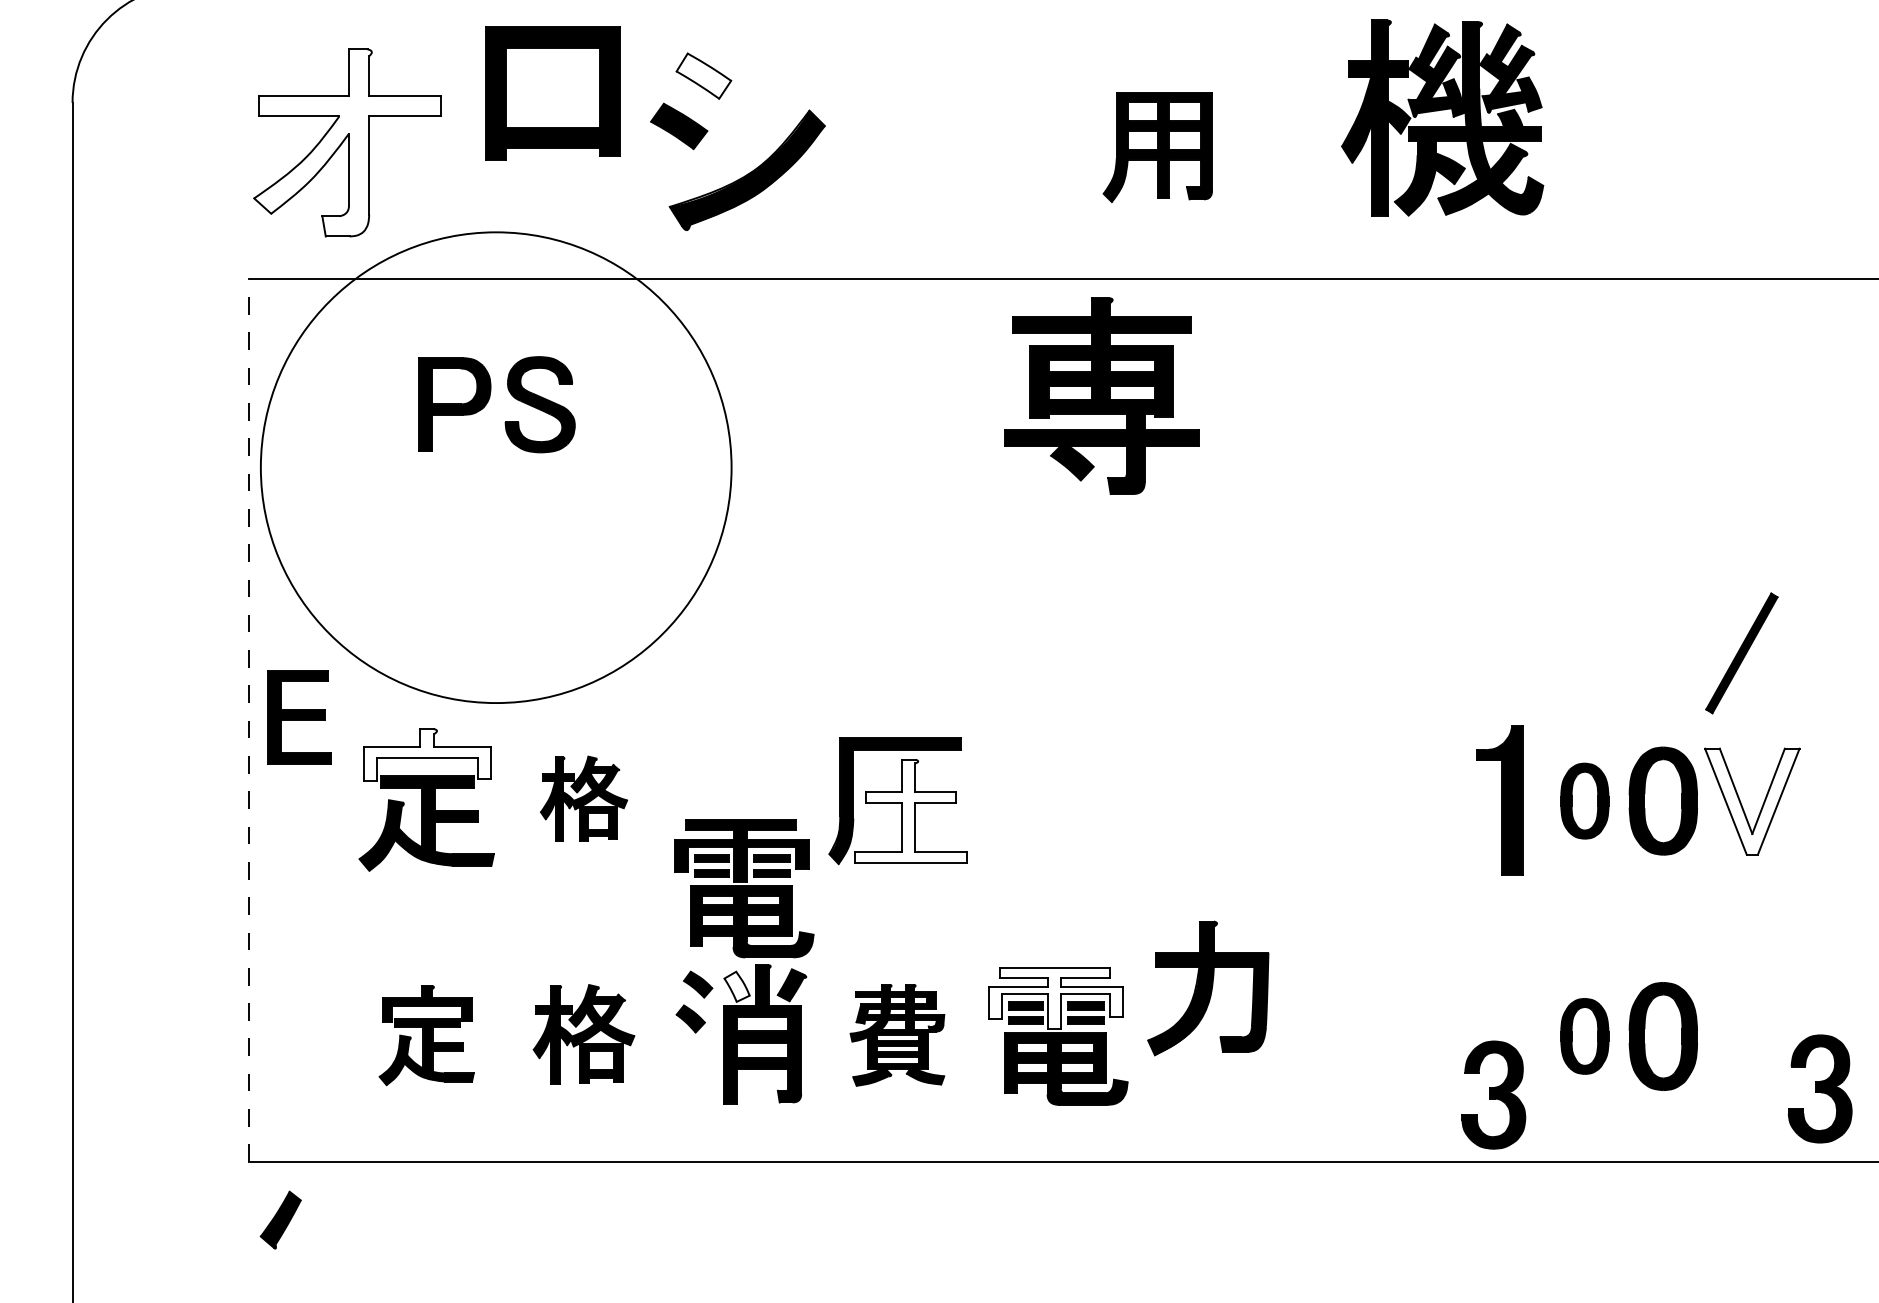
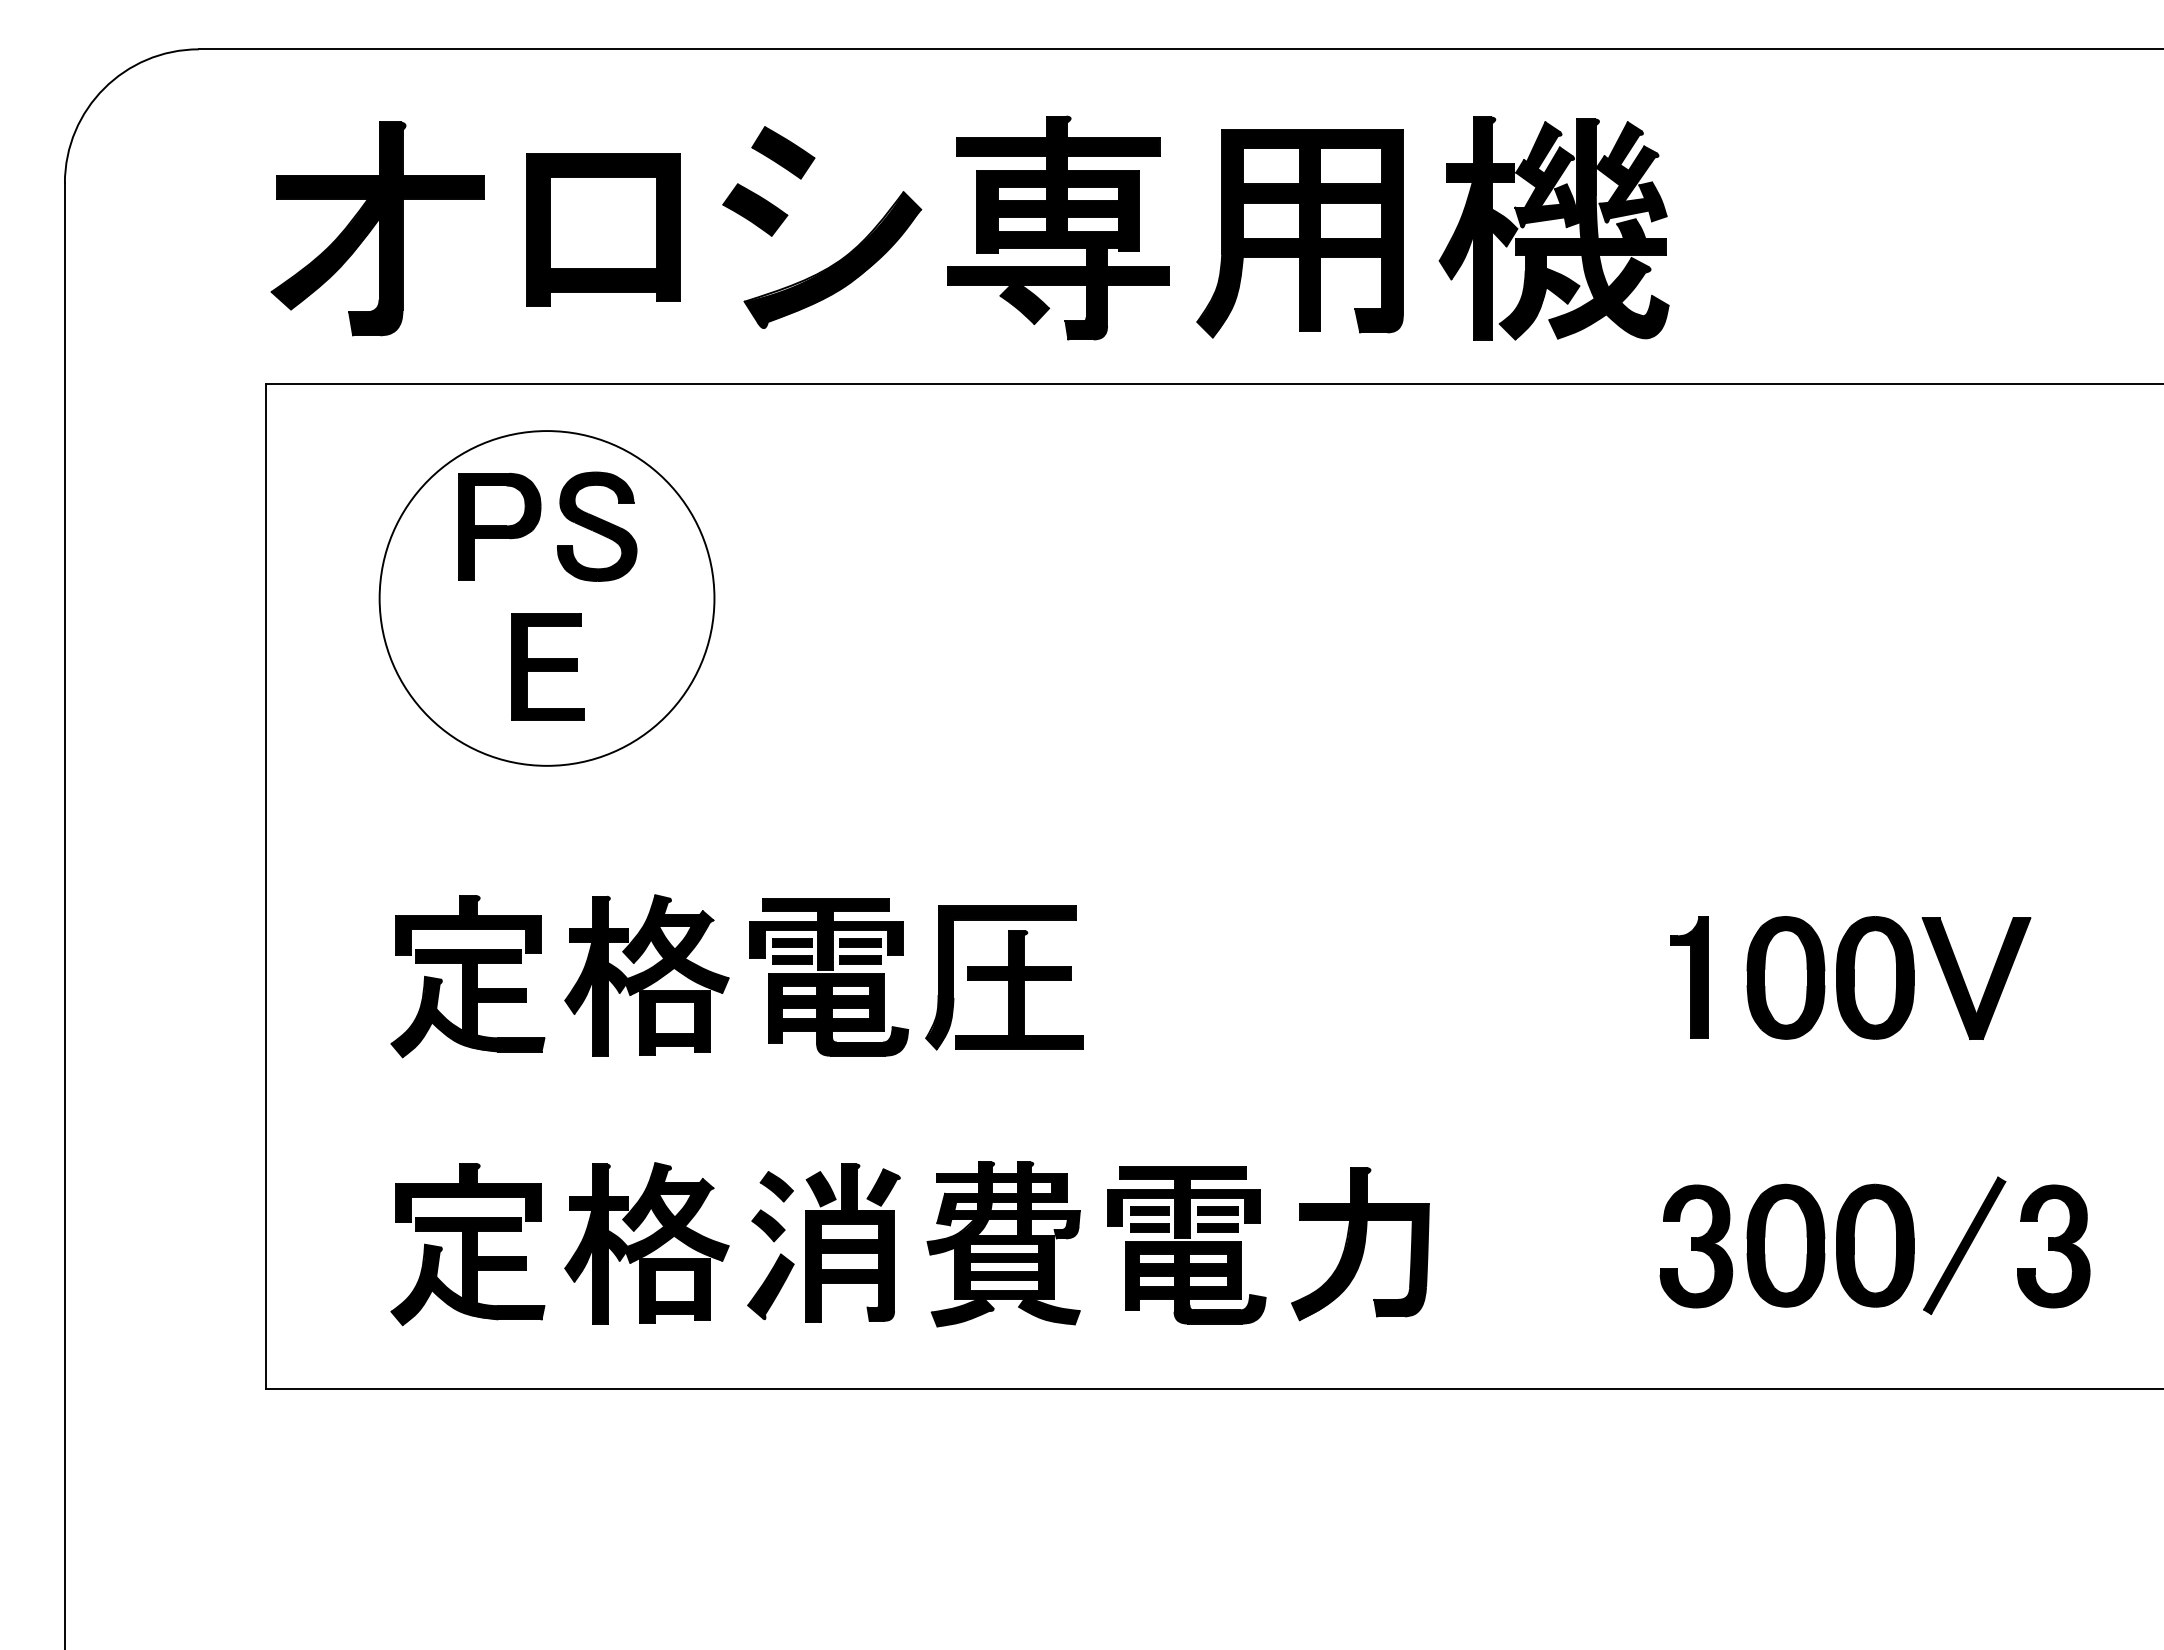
fill: (703, 75) -> (783, 152), added
part: (552, 93) -> (603, 229), moved
part: (1440, 110) -> (1551, 220), moved
fill: (347, 142) -> (377, 228), added
part: (1157, 147) -> (1299, 233), size x1.67
part: (1102, 395) -> (1058, 227), moved
circle: (495, 467) -> (546, 598), size x0.62
part: (1741, 653) -> (1964, 1245), moved
part: (298, 716) -> (547, 666), moved
line: (248, 719) -> (265, 885), dashed -> solid
fill: (427, 754) -> (468, 924), added
part: (583, 799) -> (646, 975), size x1.67
part: (1500, 800) -> (1689, 977), size x0.71
part: (1584, 800) -> (1785, 977), size x1.43
fill: (1752, 801) -> (1976, 978), added
fill: (911, 811) -> (1019, 989), added
part: (744, 888) -> (829, 977), moved
fill: (736, 987) -> (820, 1189), added
part: (1208, 988) -> (1360, 1244), moved
fill: (1055, 998) -> (1183, 1202), added
part: (583, 1034) -> (646, 1243), size x1.43
part: (426, 1035) -> (467, 1244), size x1.43
part: (897, 1035) -> (1003, 1244), size x1.43
part: (1584, 1036) -> (1785, 1245), size x1.43
part: (1819, 1088) -> (2053, 1246), moved
part: (1493, 1095) -> (1696, 1246), moved
part: (280, 1219) -> (770, 1286), moved

